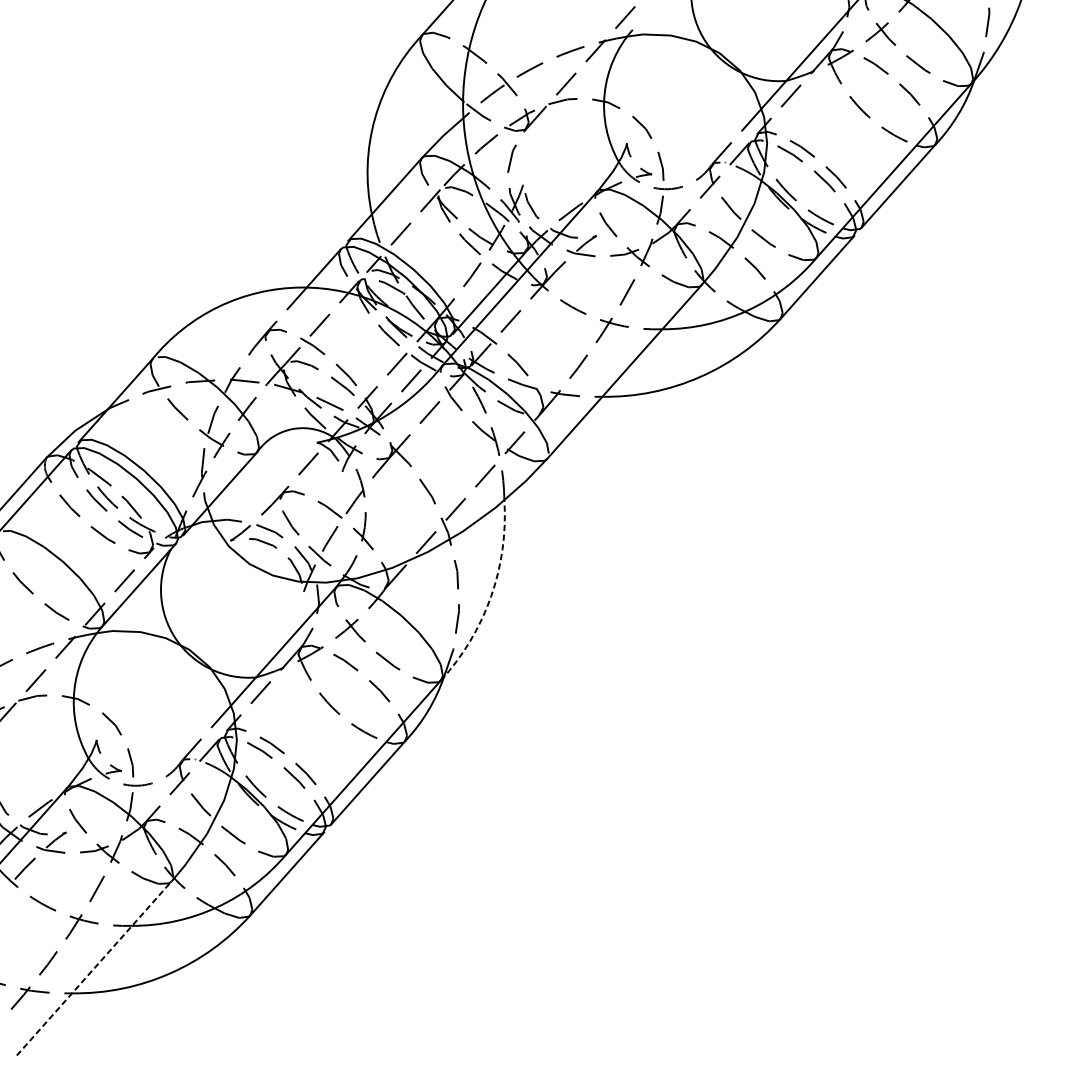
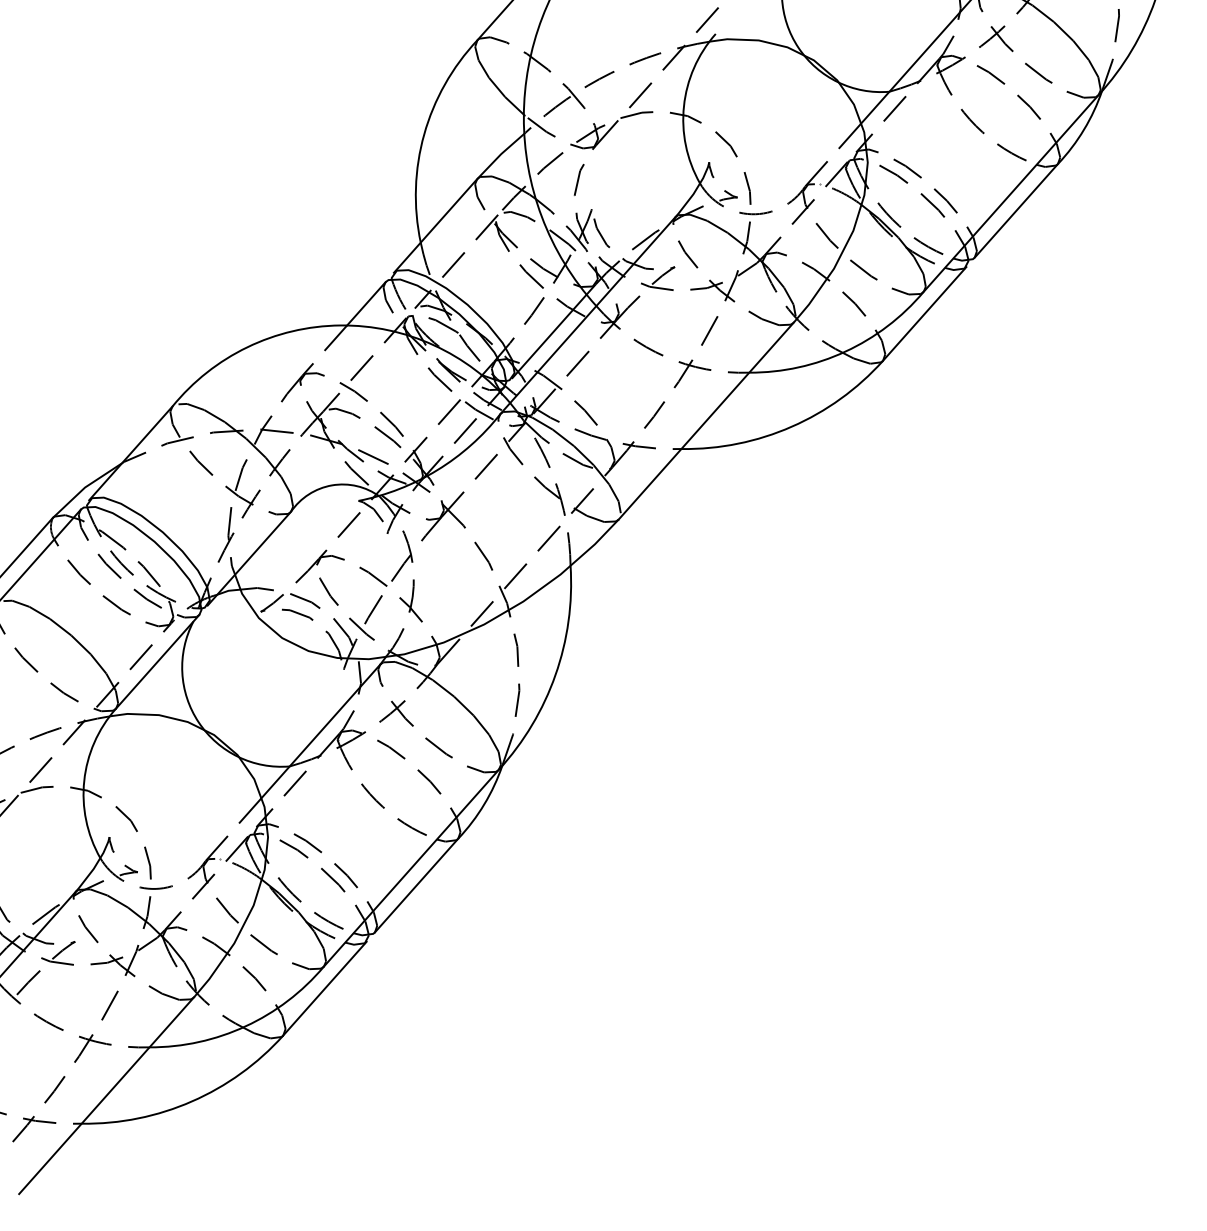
arc: (491, 597) -> (555, 675), dashed -> solid
line: (94, 968) -> (106, 1095), dashed -> solid

